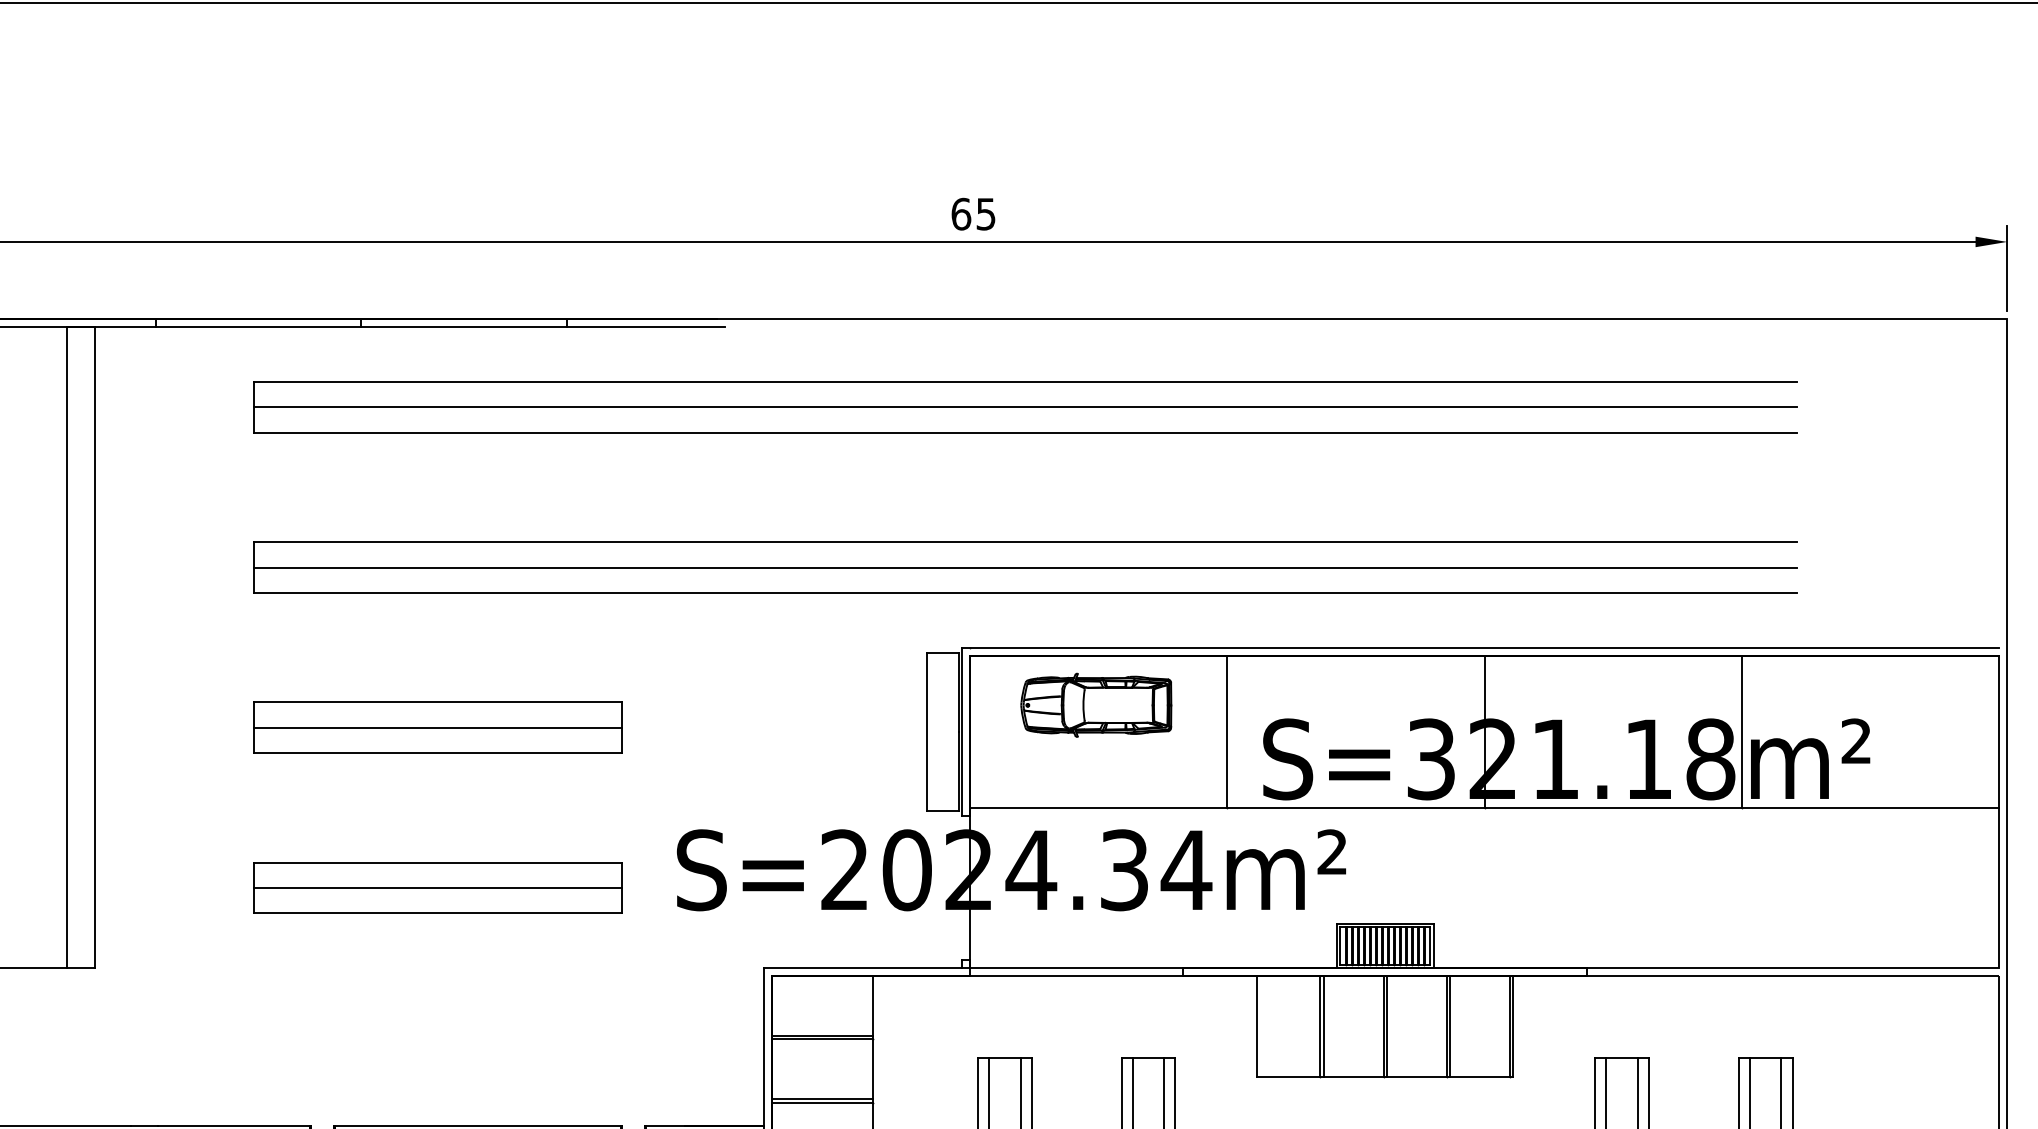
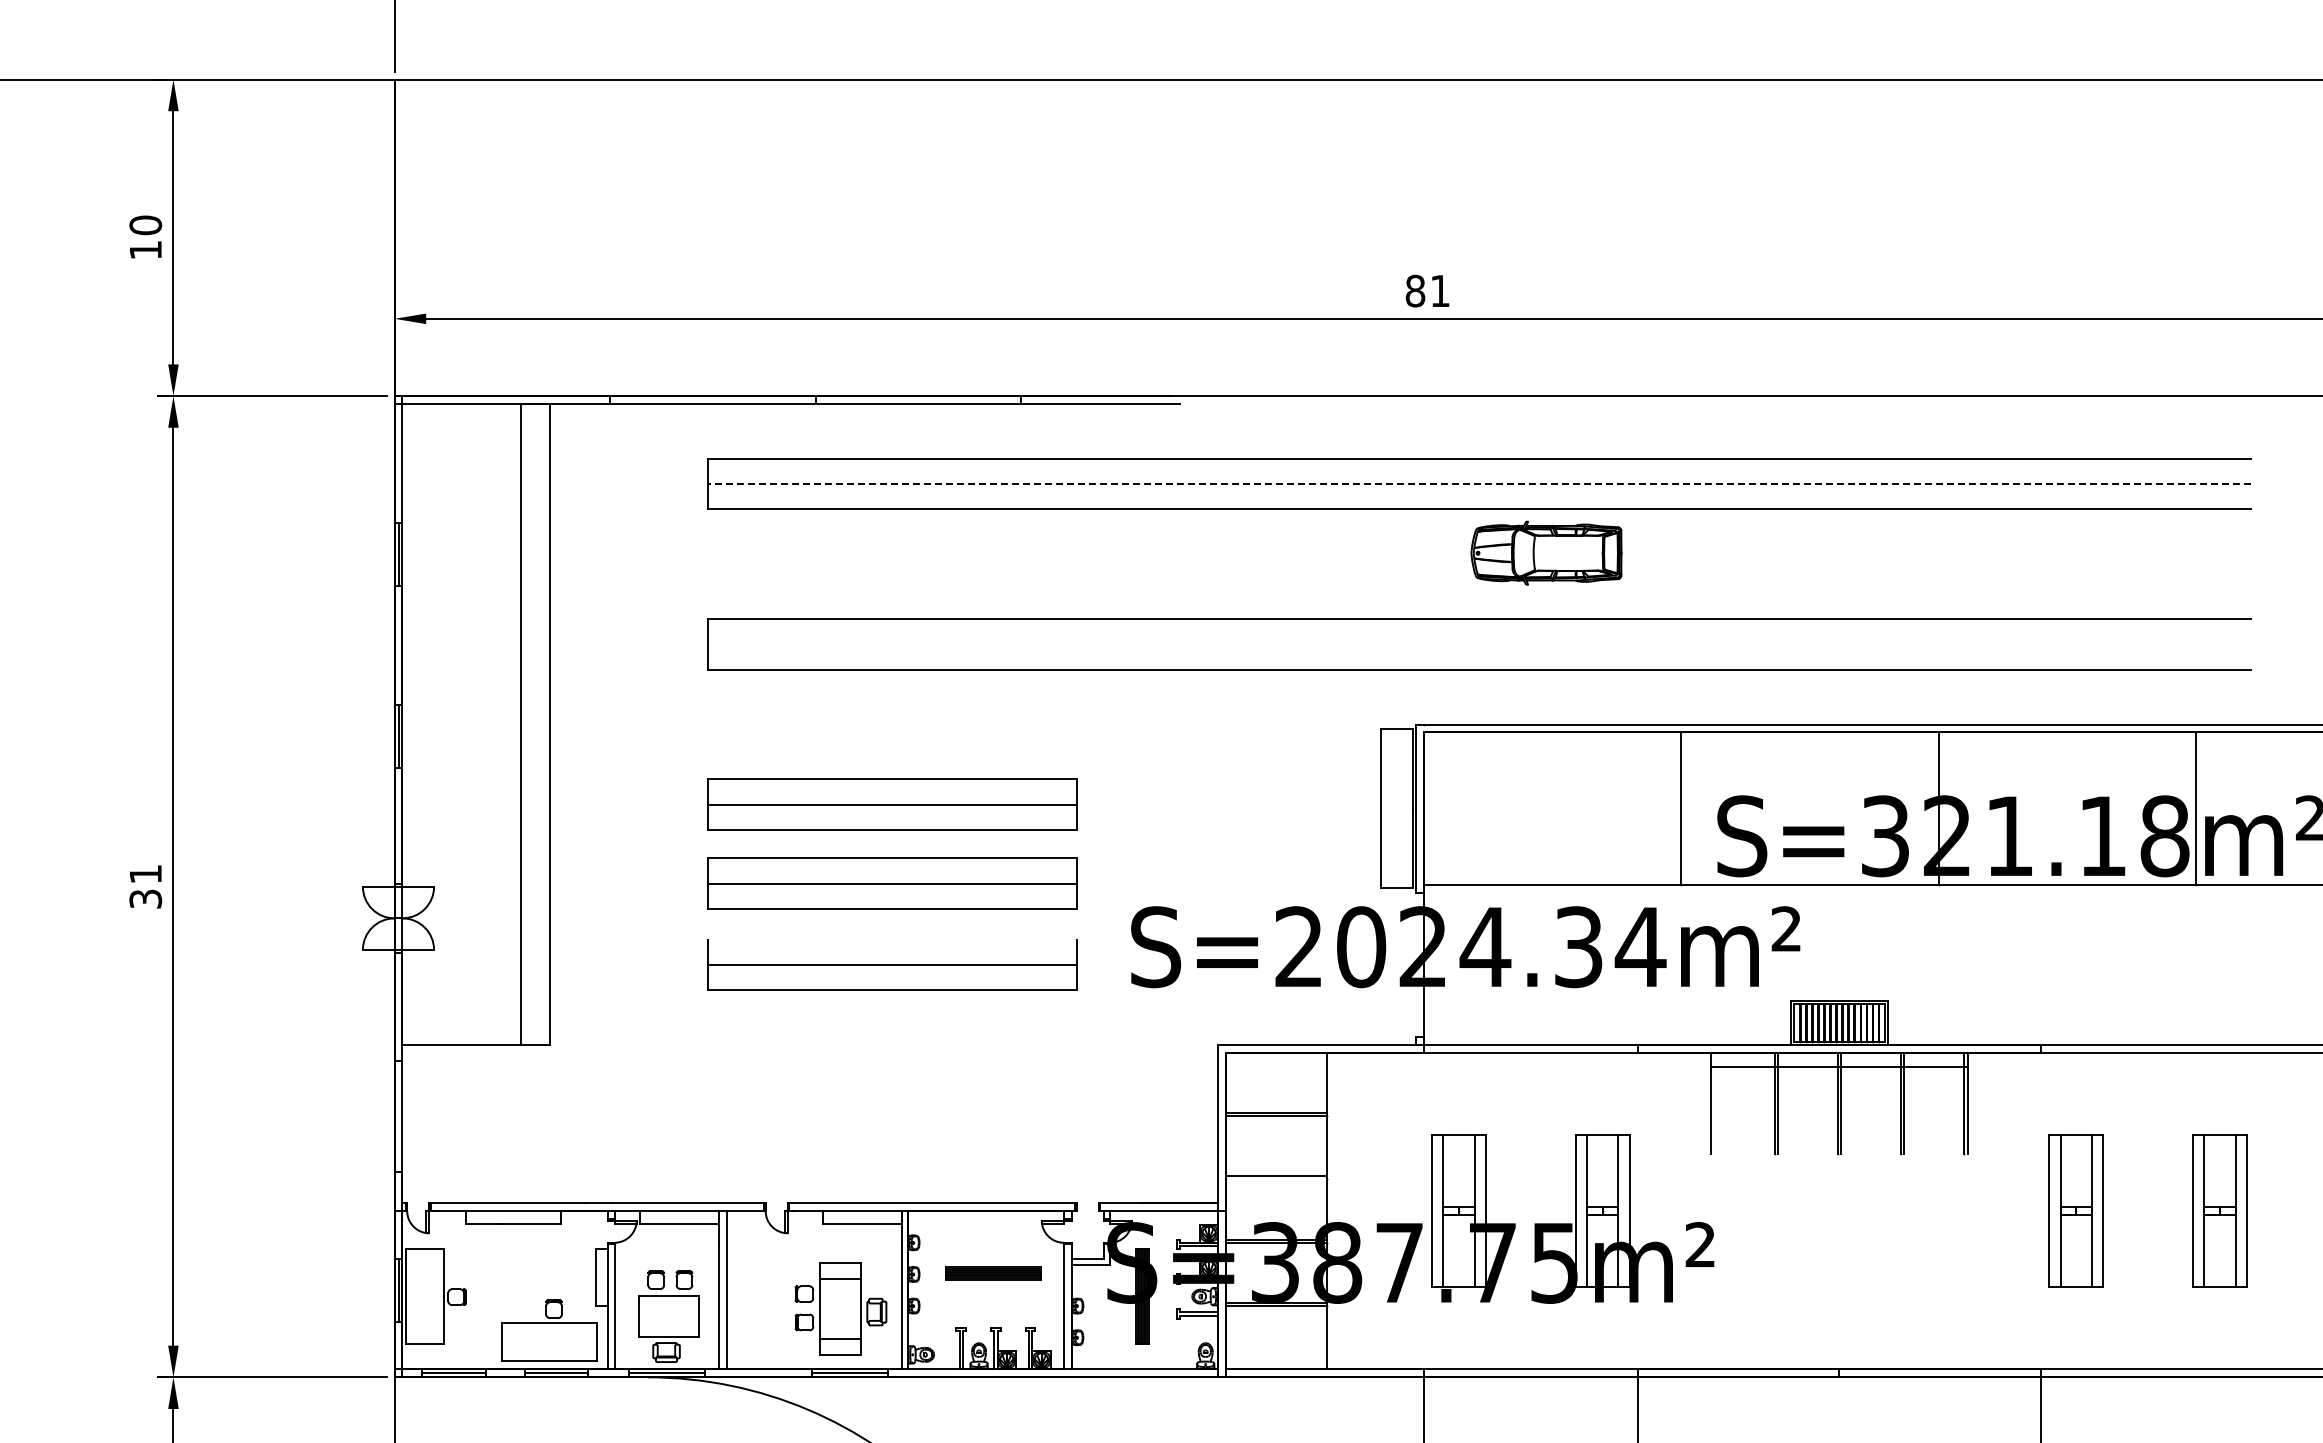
text: (973, 213) -> (1427, 290), 65 -> 81
line: (1025, 407) -> (1479, 484), solid -> dashed
line: (1024, 567) -> (1478, 644), removed
part: (1096, 704) -> (1546, 552), moved
part: (438, 806) -> (892, 883), added
line: (437, 862) -> (891, 939), removed
line: (1385, 1077) -> (1839, 1067), moved
line: (822, 1102) -> (1276, 1179), removed

